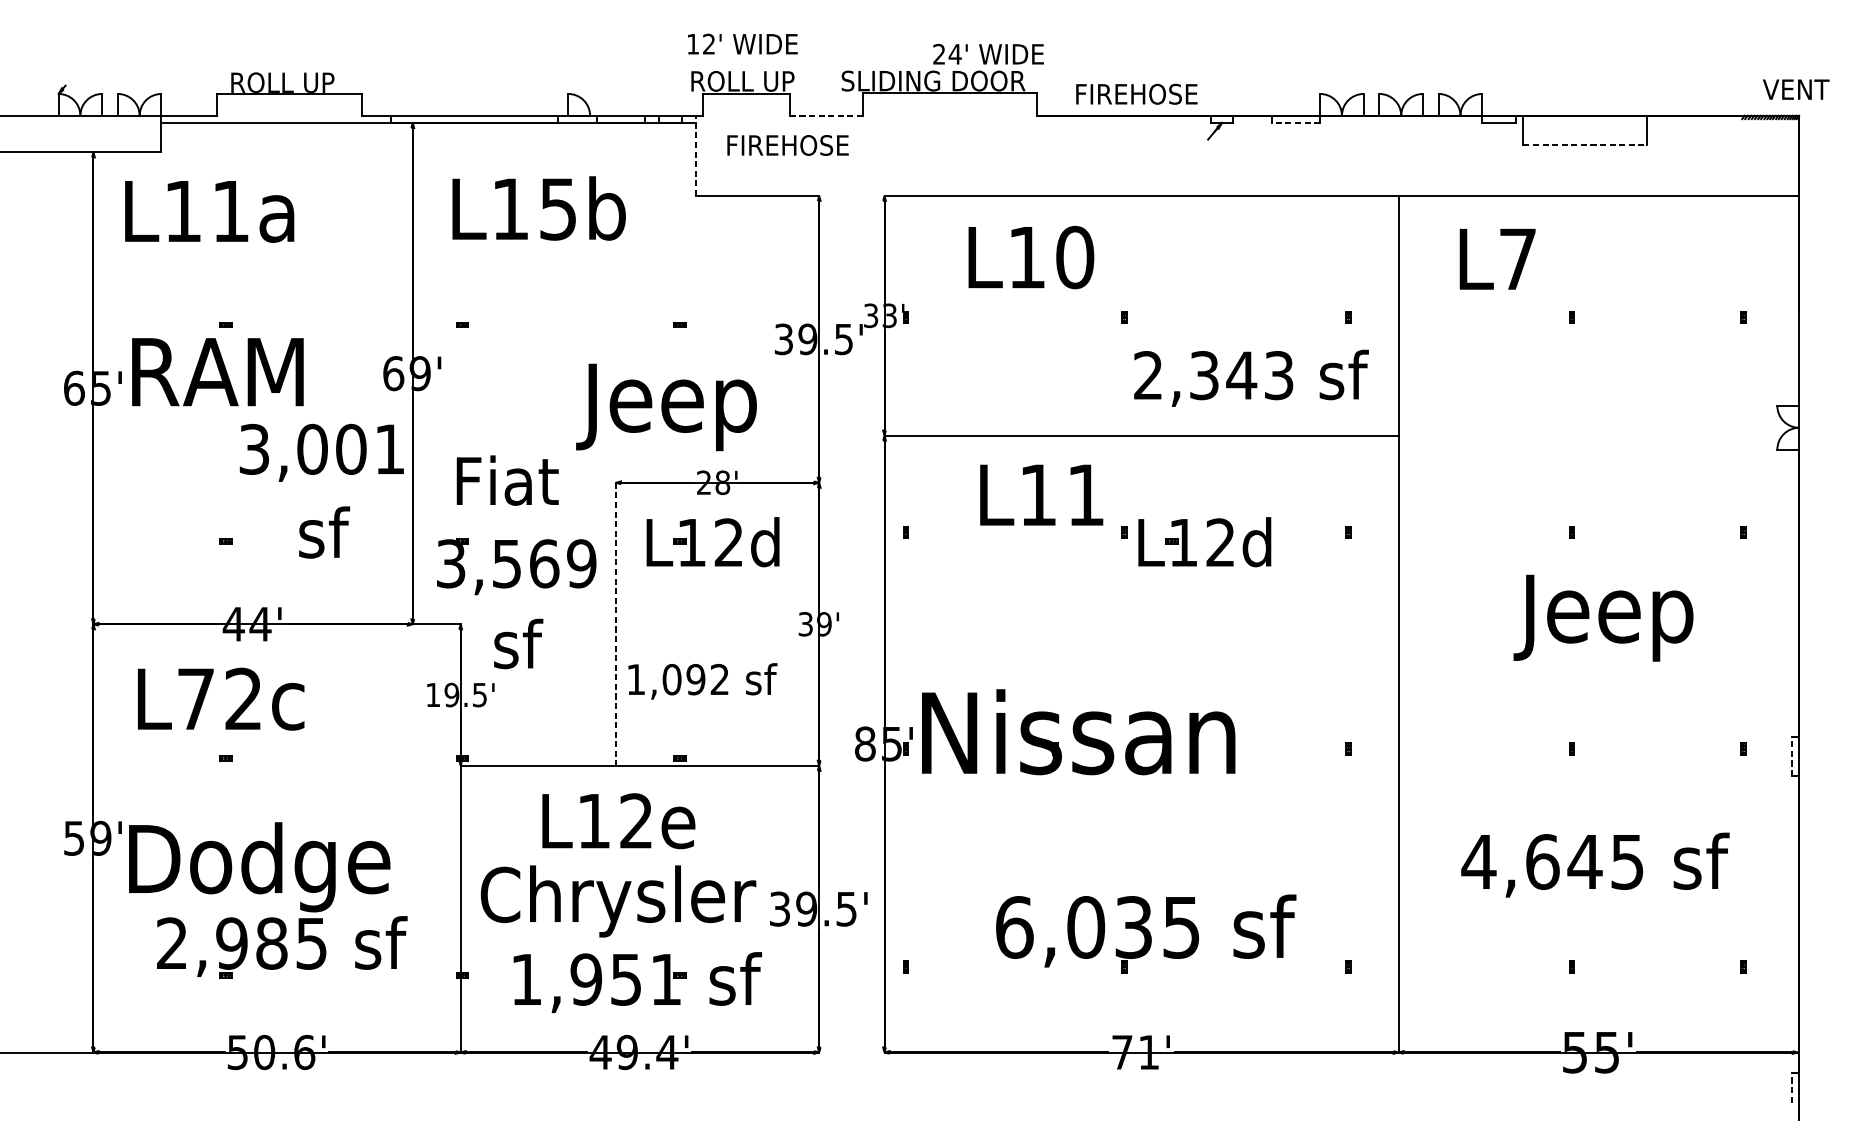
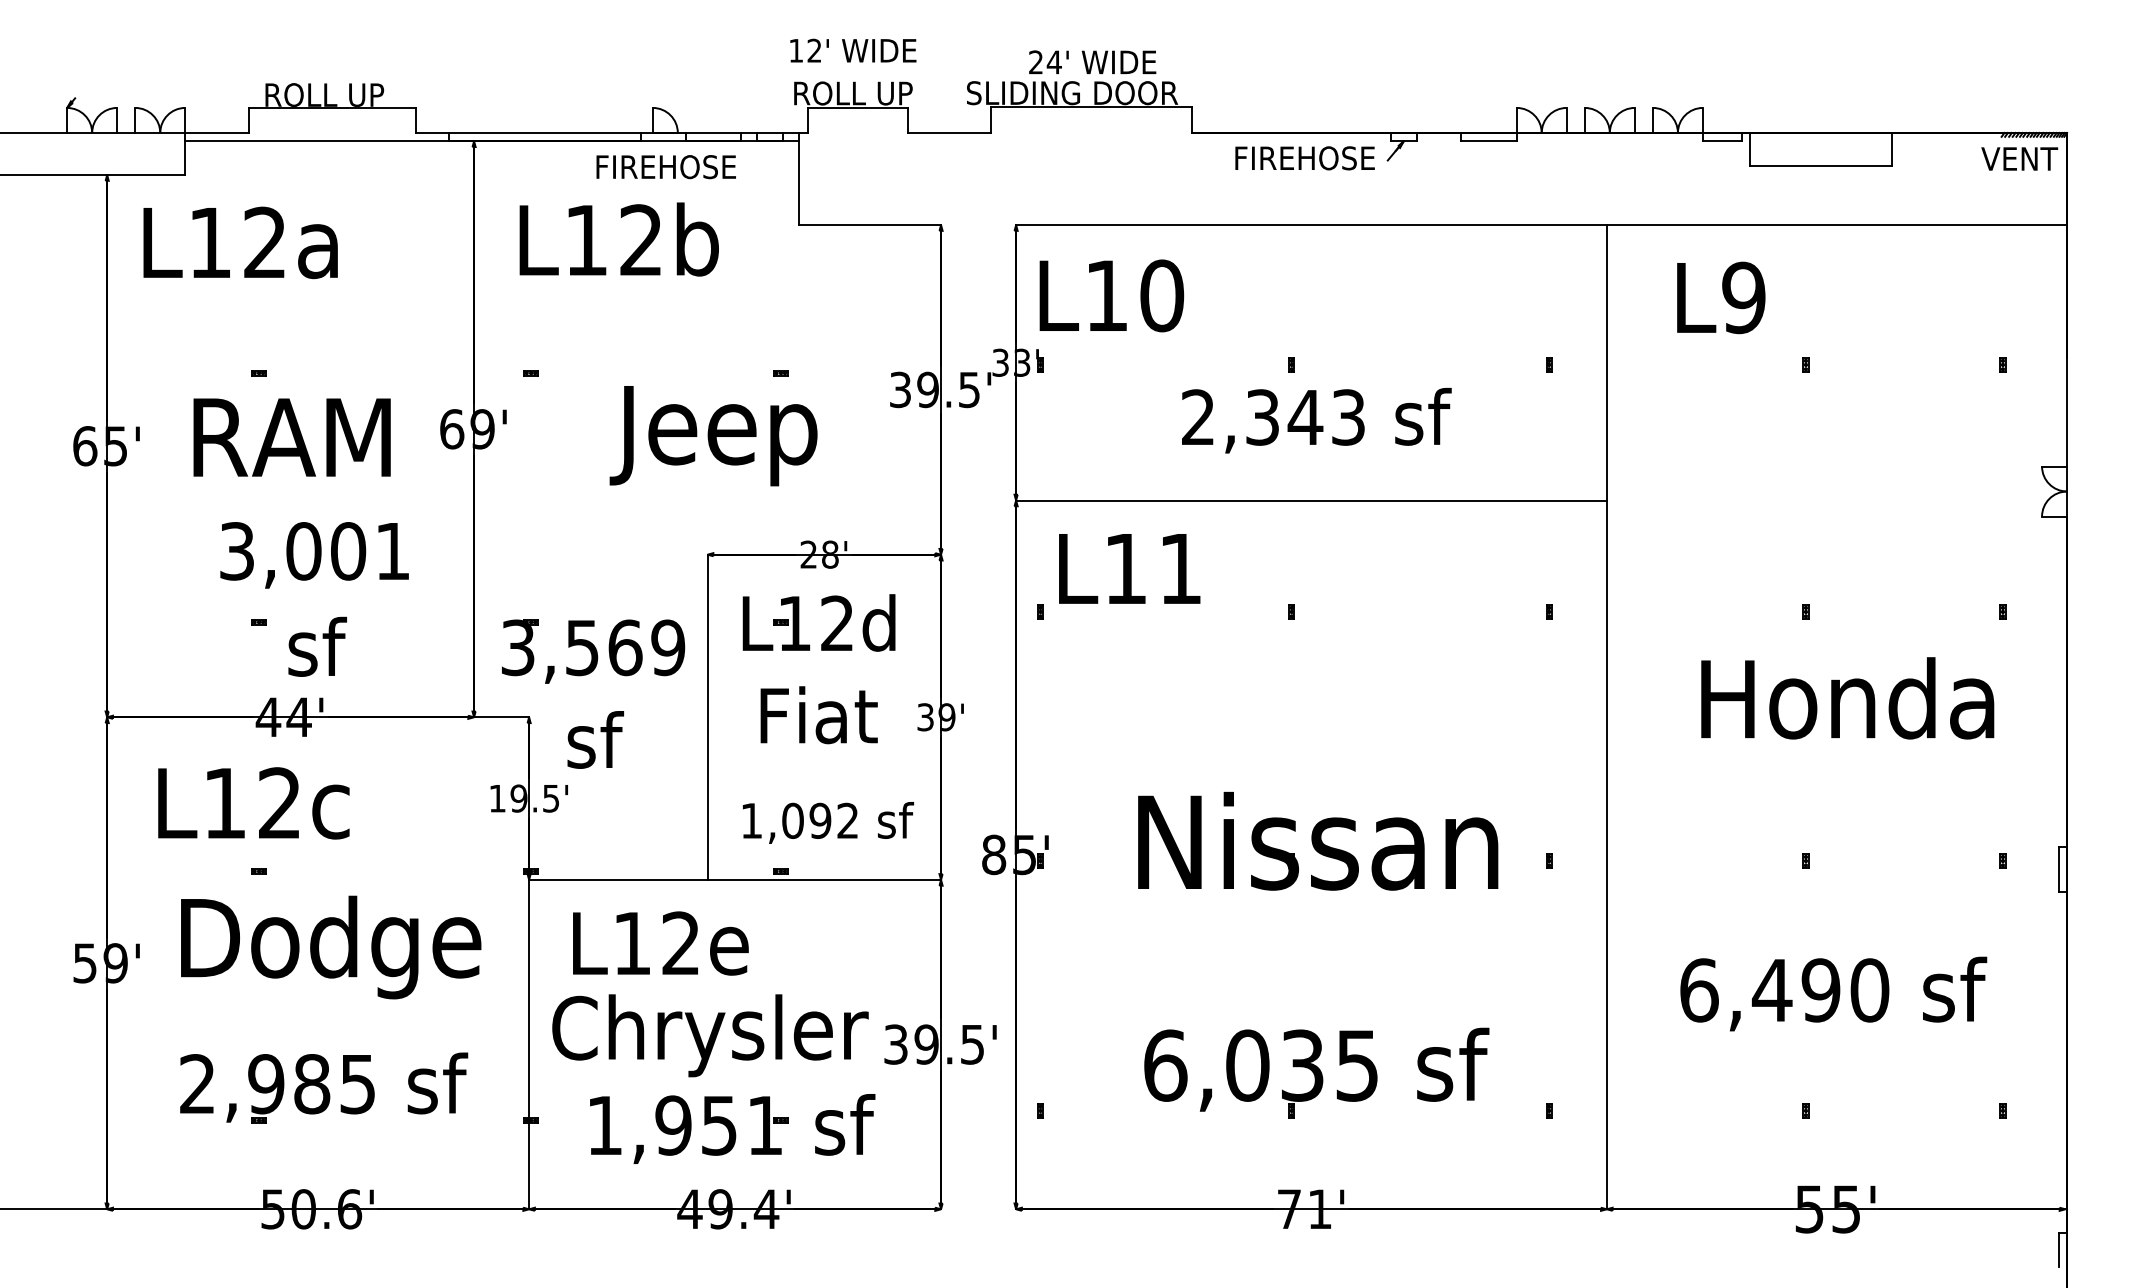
text: (988, 53) -> (1092, 61), moved
text: (1796, 89) -> (2019, 158), moved
text: (1136, 94) -> (1304, 158), moved
line: (826, 115) -> (949, 132), dashed -> solid
line: (1296, 123) -> (1489, 141), dashed -> solid
line: (1585, 144) -> (1821, 166), dashed -> solid
text: (787, 145) -> (665, 167), moved
line: (696, 155) -> (799, 178), dashed -> solid
text: (557, 209) -> (640, 240), L15b -> L12b
text: (230, 210) -> (264, 241), L11a -> L12a
text: (1031, 257) -> (1111, 295), moved
text: (1517, 258) -> (1743, 297), L7 -> L9
text: (217, 372) -> (291, 437), moved
text: (1251, 378) -> (1316, 420), moved
text: (666, 407) -> (713, 436), moved
text: (507, 480) -> (818, 715), moved
text: (321, 491) -> (314, 599), moved
text: (1041, 494) -> (1129, 568), moved
part: (1206, 527) -> (1386, 606), removed
text: (1608, 616) -> (1847, 708), Jeep -> Honda
line: (615, 624) -> (707, 717), dashed -> solid
text: (702, 681) -> (828, 822), moved
text: (195, 699) -> (224, 803), L72c -> L12c
part: (1078, 732) -> (1318, 841), moved
line: (1791, 756) -> (2058, 869), dashed -> solid
text: (618, 821) -> (660, 943), moved
text: (1552, 862) -> (1783, 990), 4,645 -> 6,490
text: (259, 867) -> (331, 947), moved
line: (1791, 1088) -> (2058, 1250), dashed -> solid

